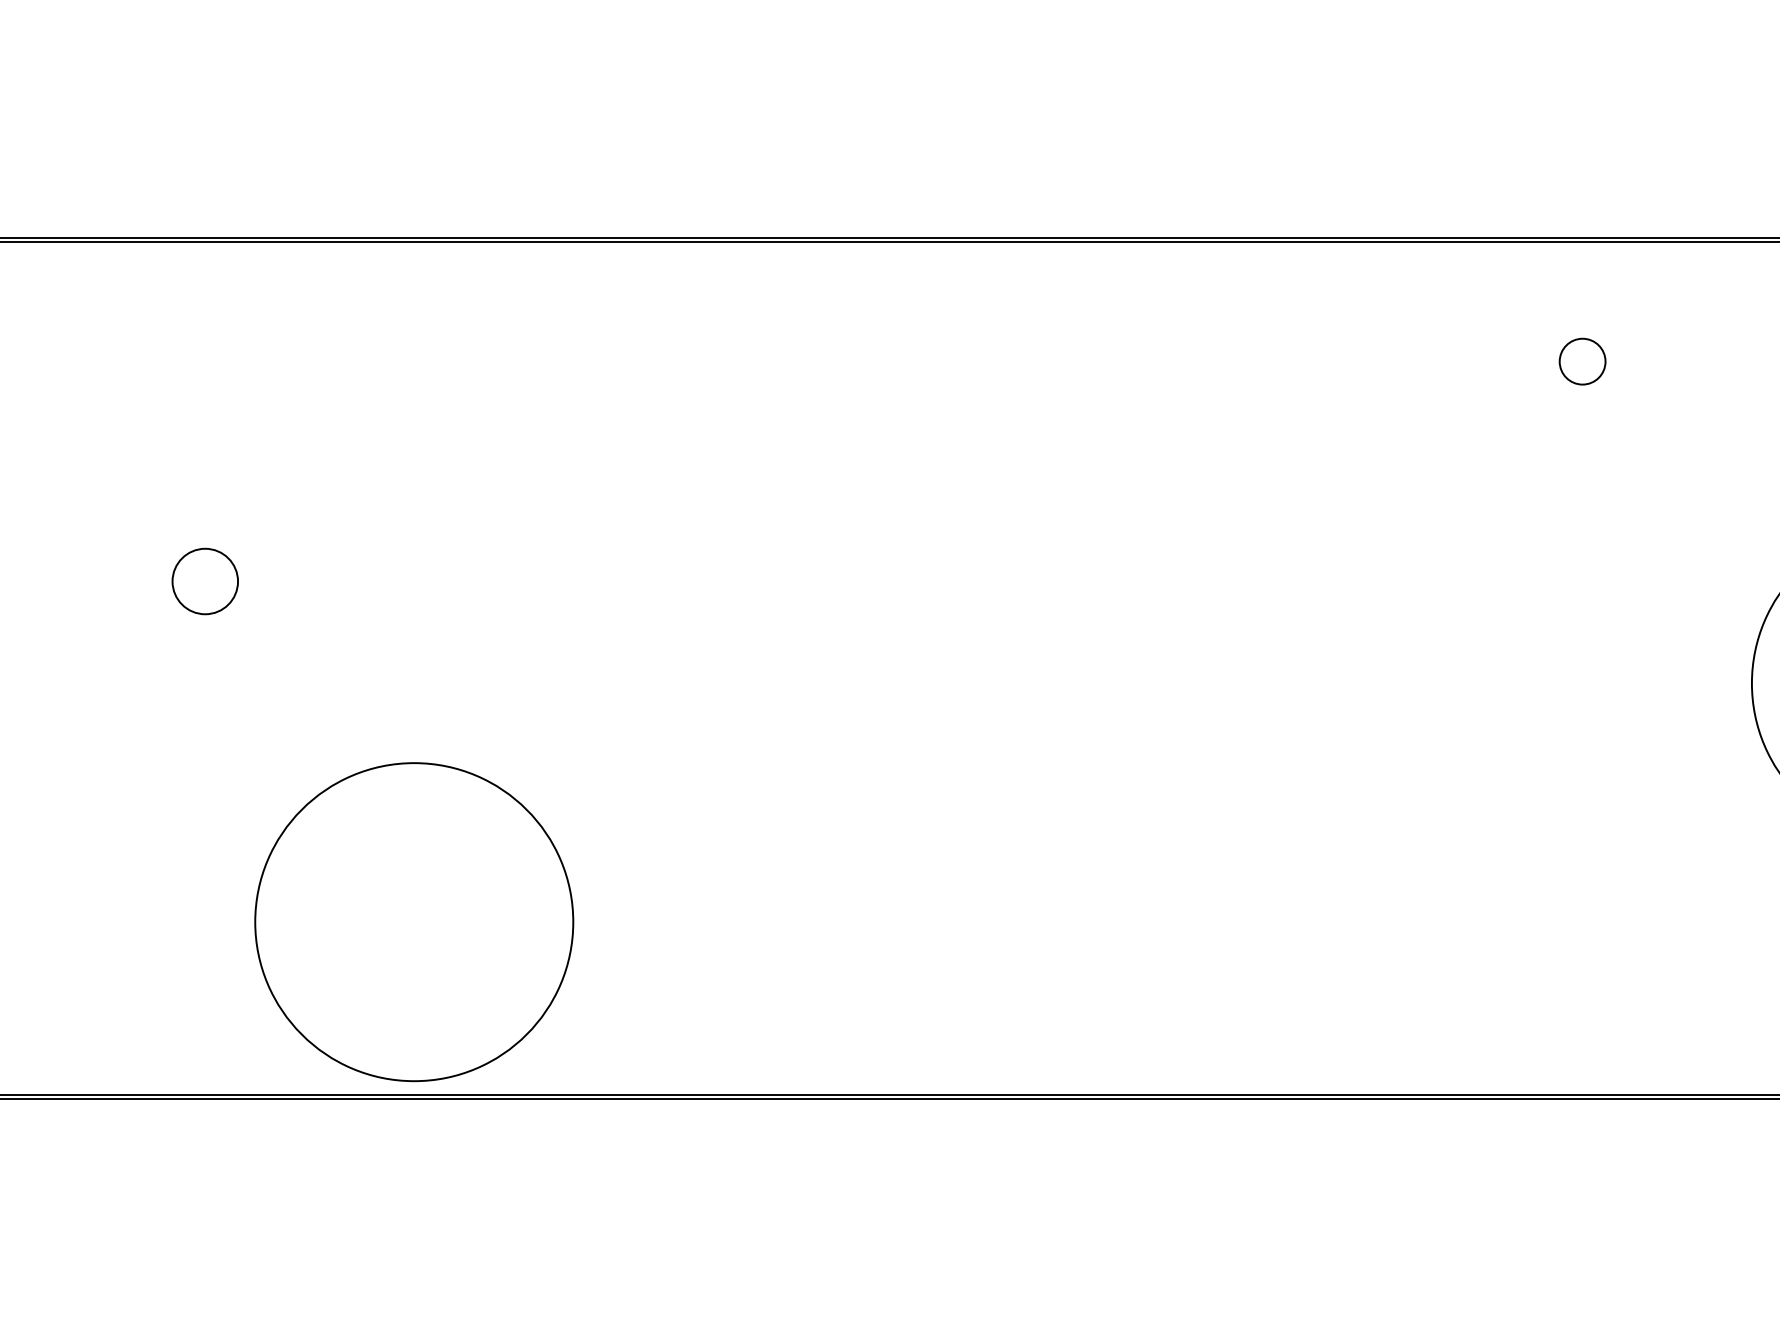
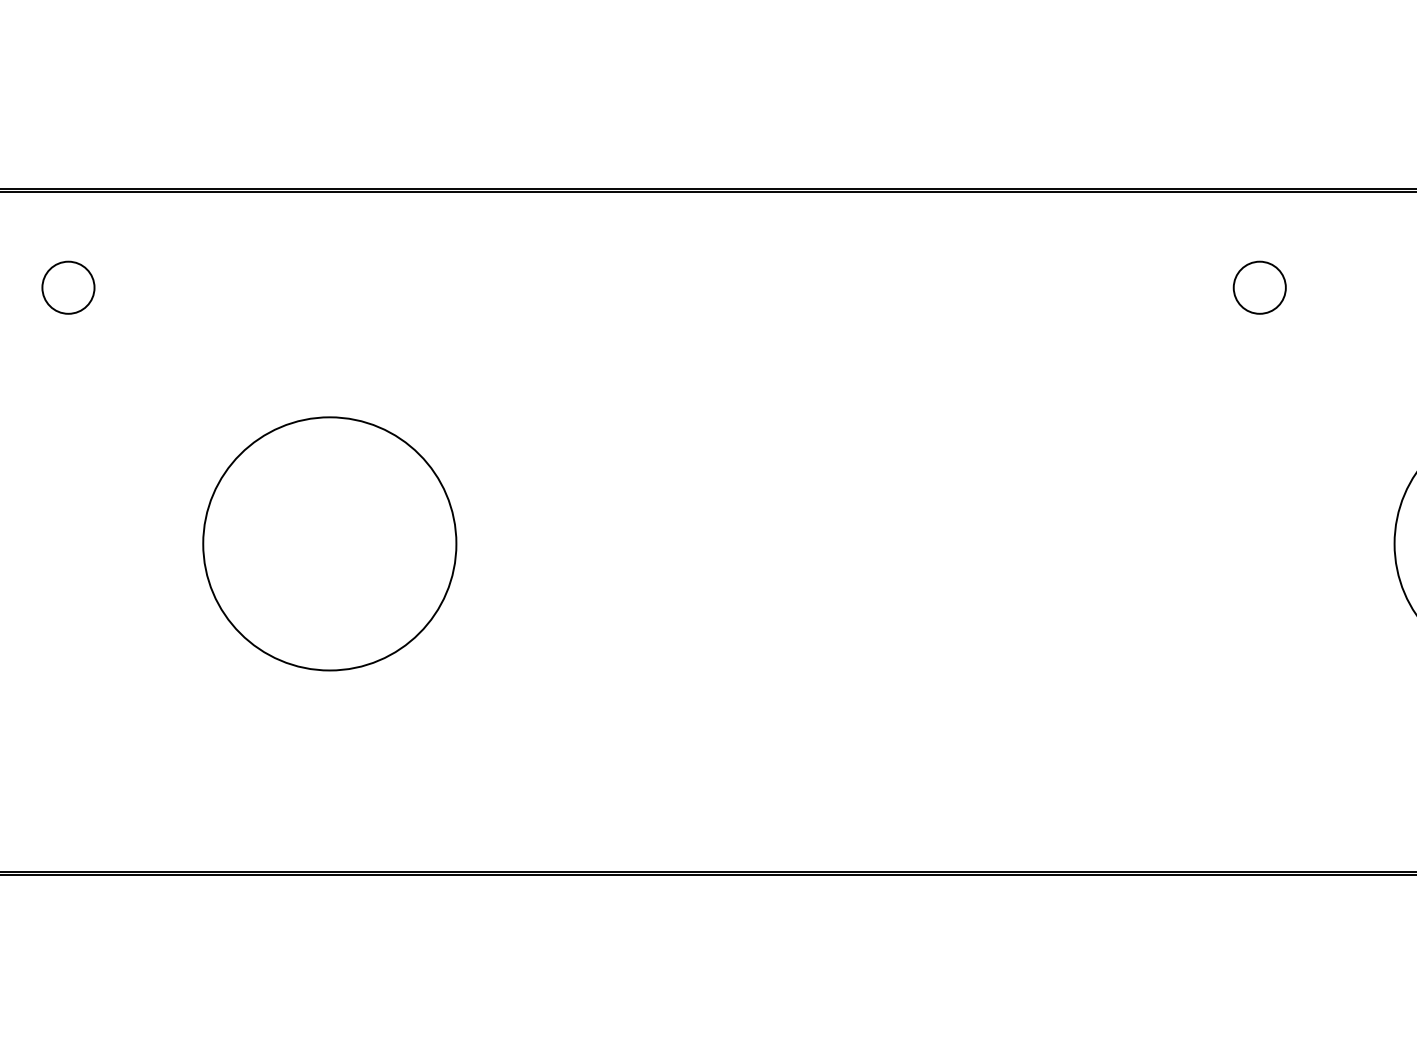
circle: (1582, 361) -> (1259, 287), size x1.43
circle: (205, 581) -> (68, 287), moved
circle: (413, 921) -> (329, 543), moved

